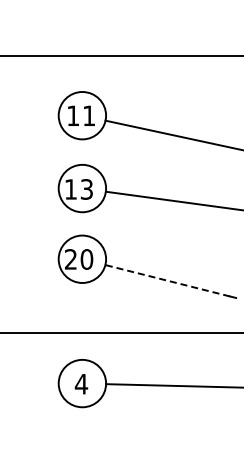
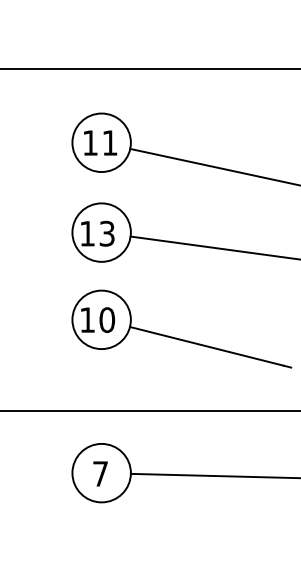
text: (70, 259) -> (86, 320), 20 -> 10
line: (167, 280) -> (206, 346), dashed -> solid
text: (81, 384) -> (100, 474), 4 -> 7

